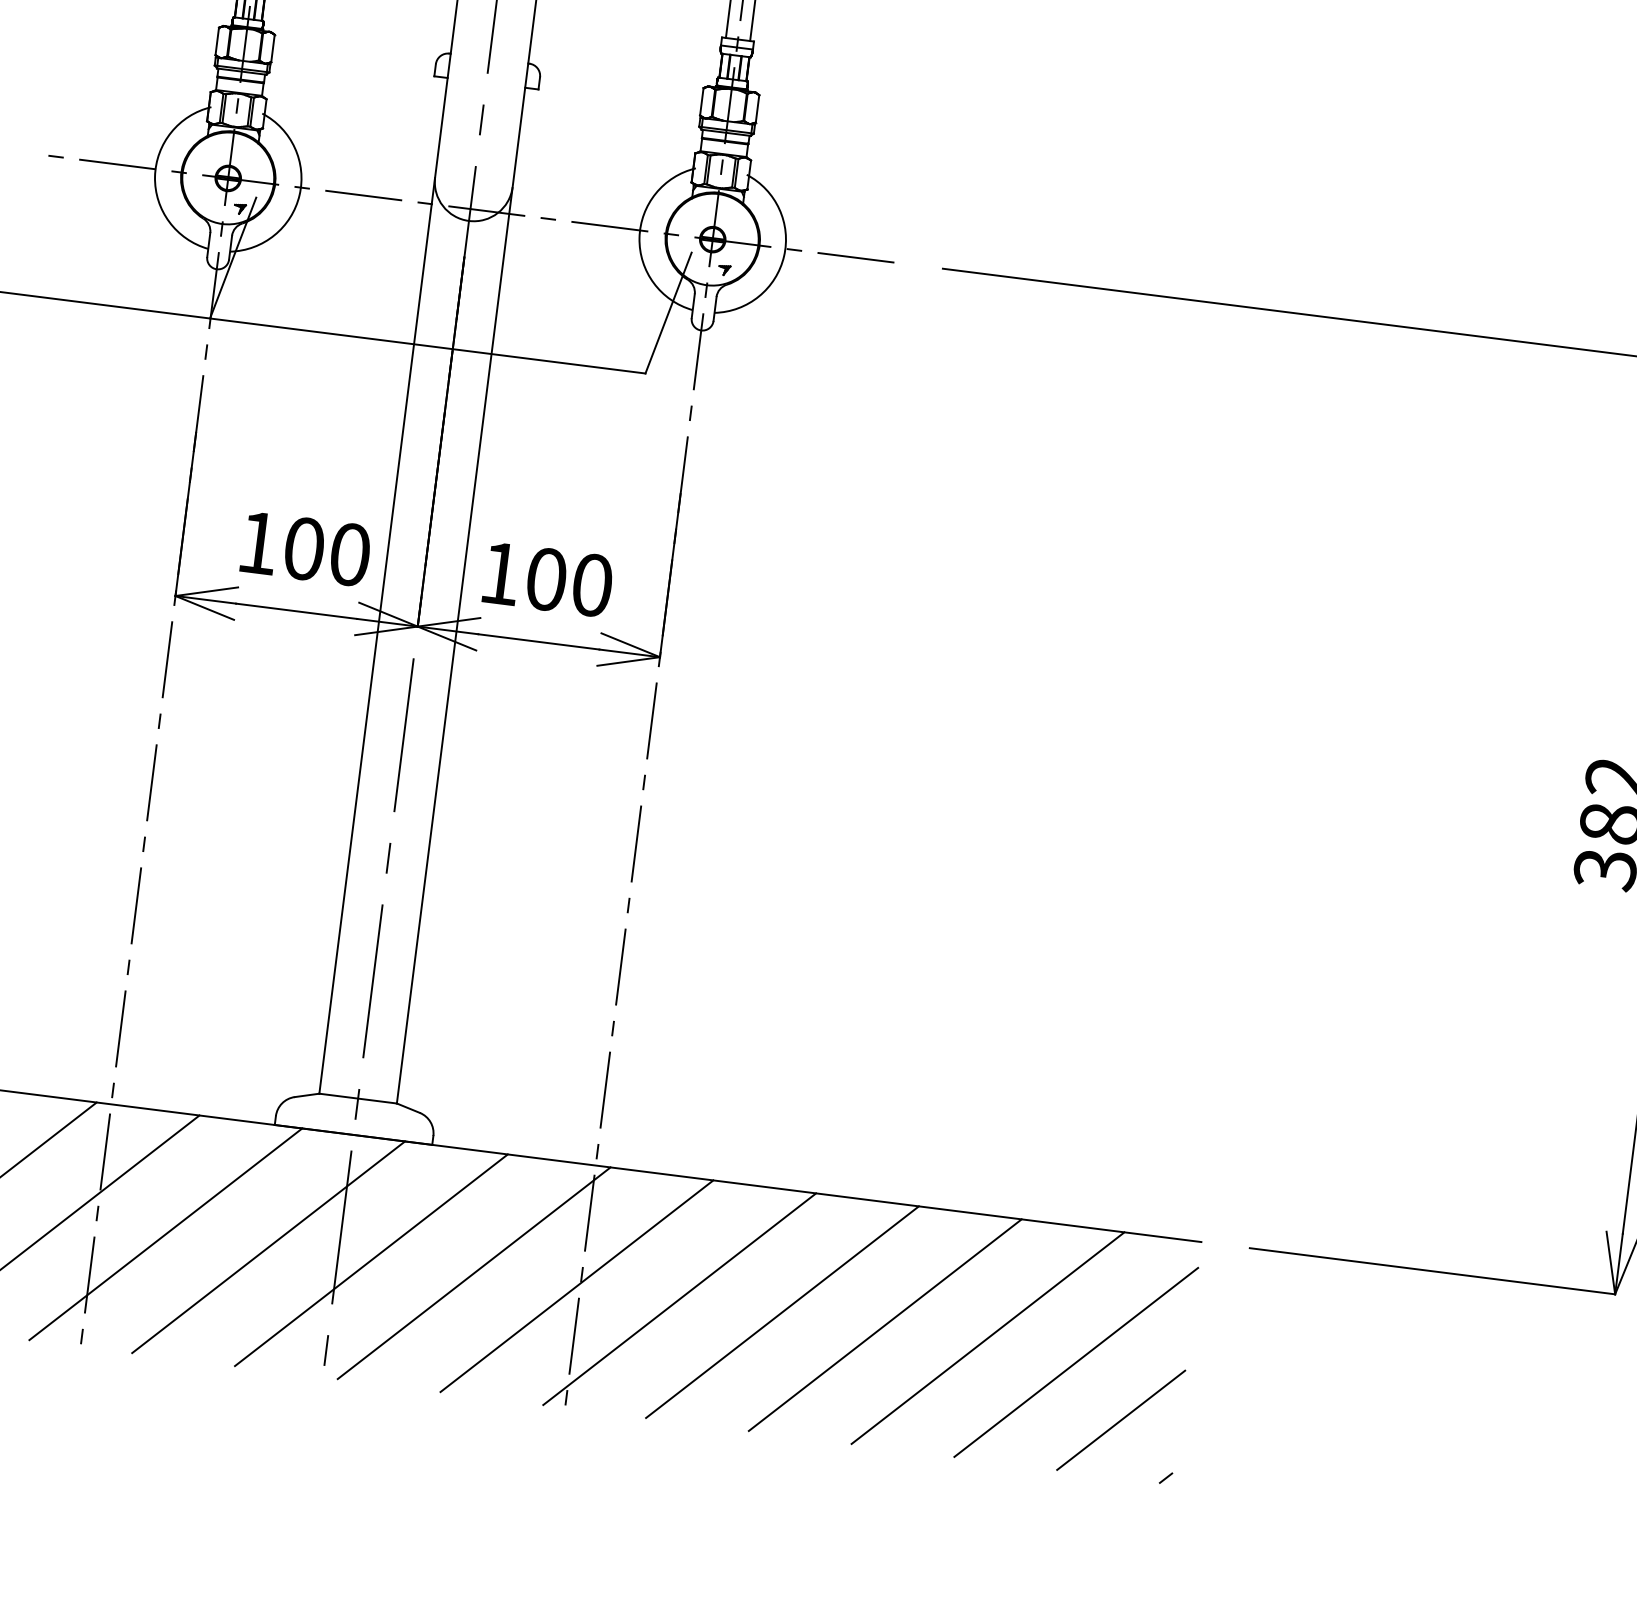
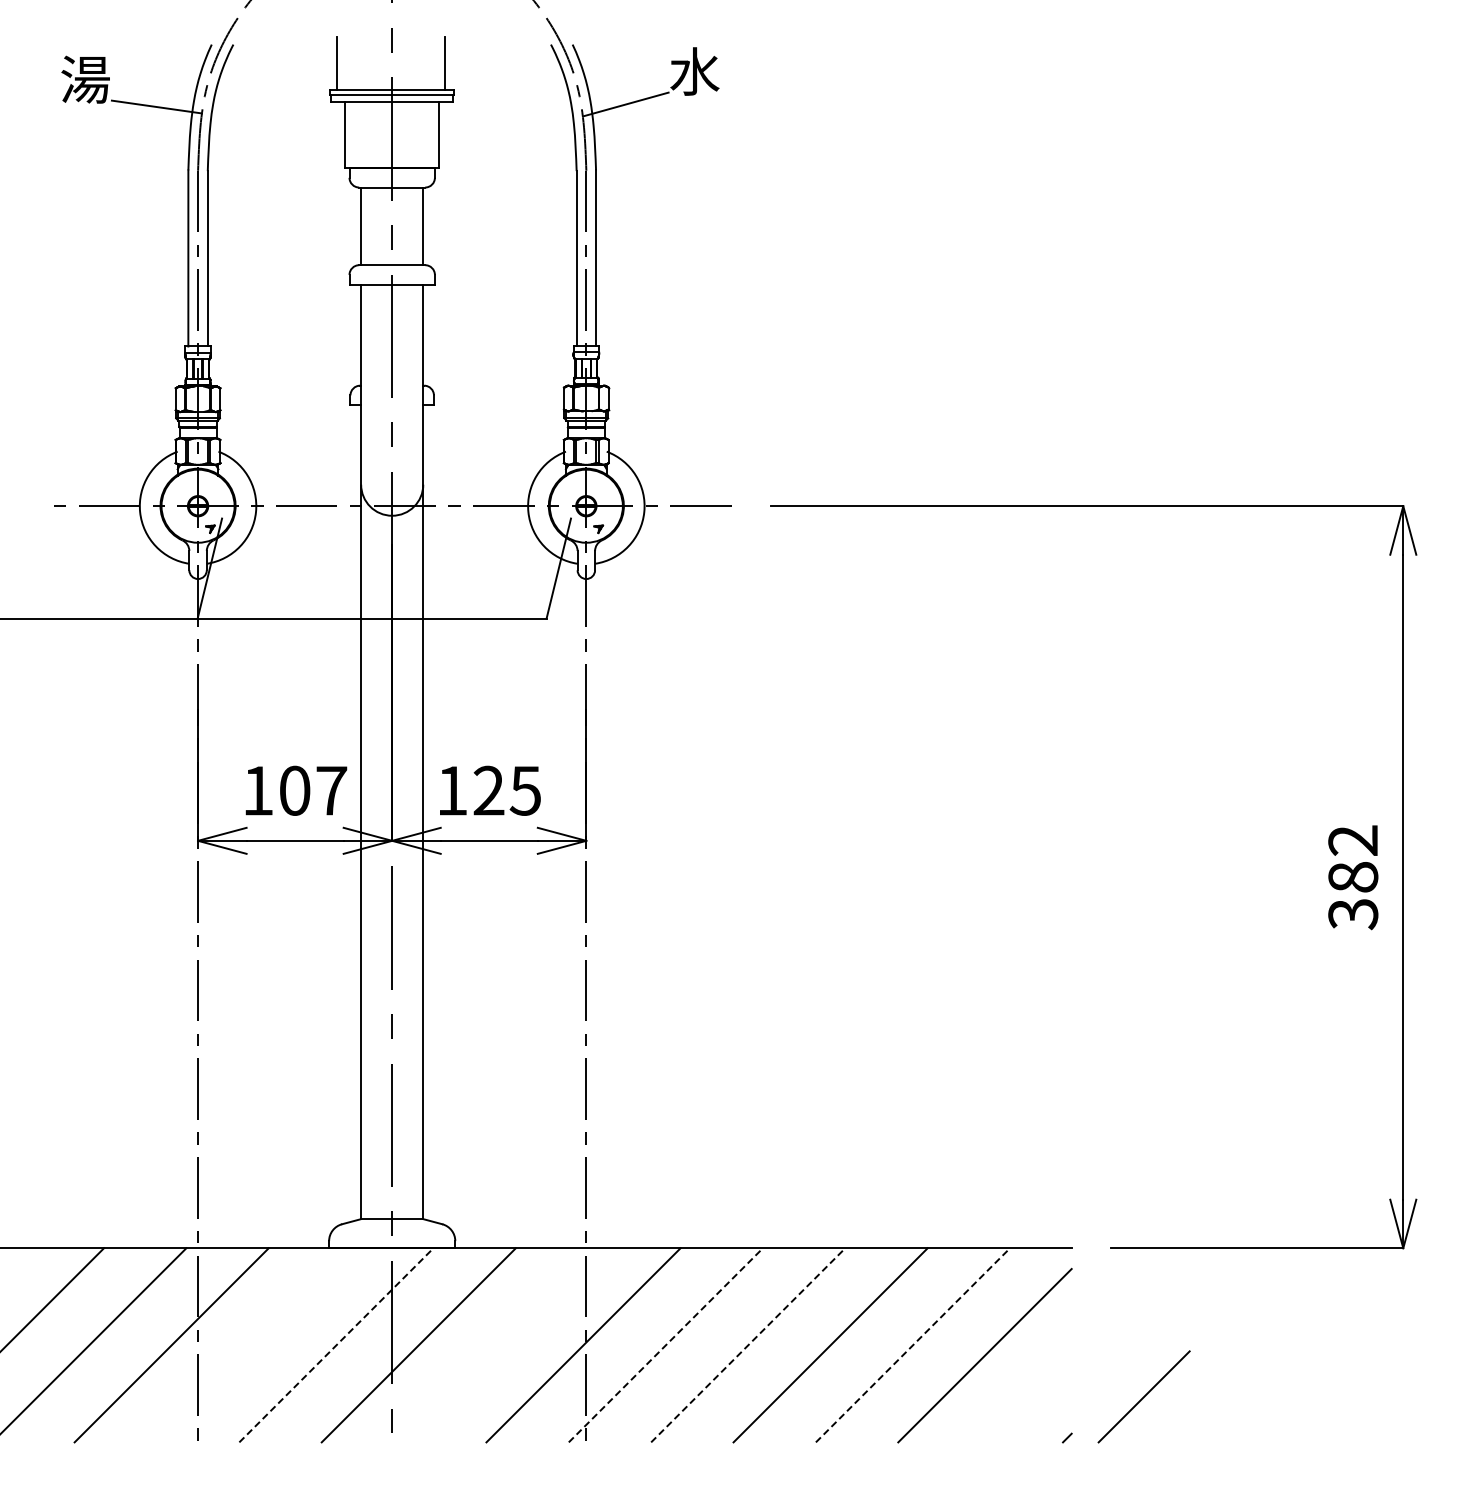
text: (349, 554) -> (331, 790), 100 -> 107
text: (569, 581) -> (507, 790), 100 -> 125
line: (166, 1234) -> (254, 1345), removed
line: (268, 1246) -> (336, 1344), solid -> dashed
line: (474, 1273) -> (501, 1345), removed
line: (680, 1298) -> (666, 1344), solid -> dashed
line: (782, 1311) -> (748, 1344), solid -> dashed
line: (988, 1337) -> (913, 1344), solid -> dashed
line: (1120, 1419) -> (1143, 1396), moved

